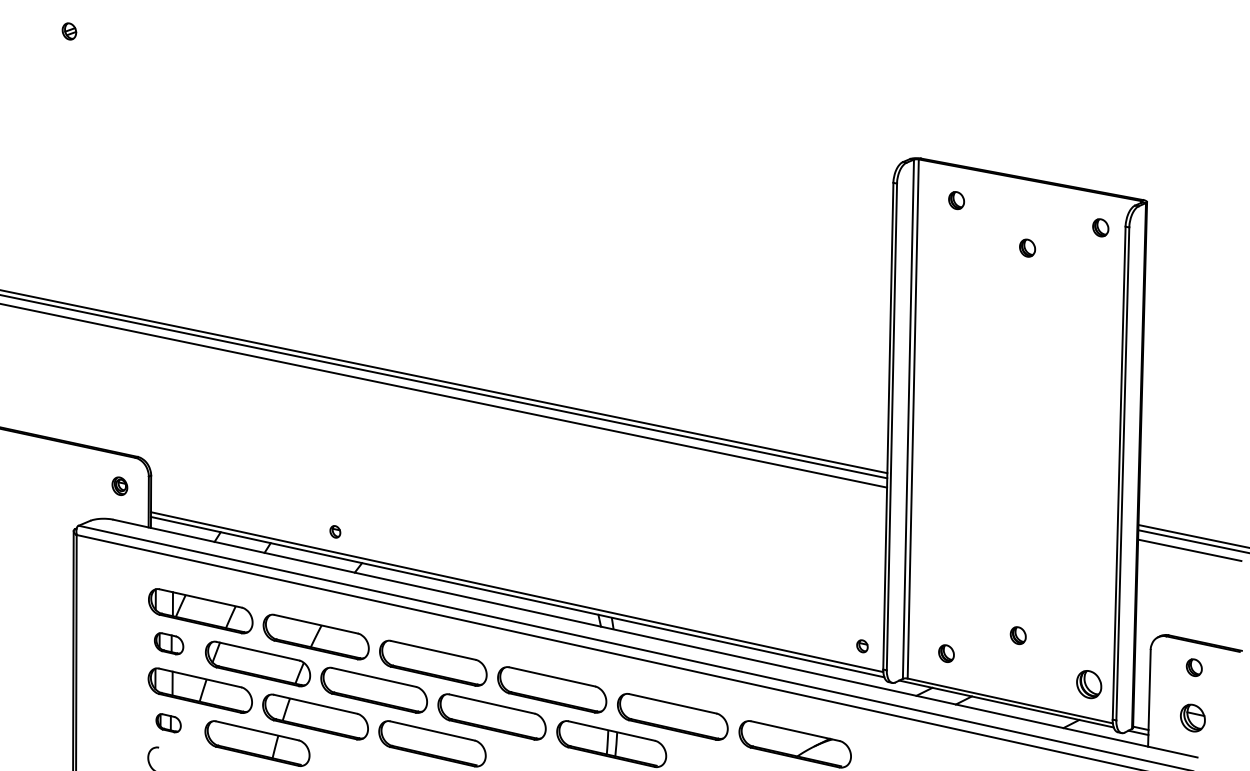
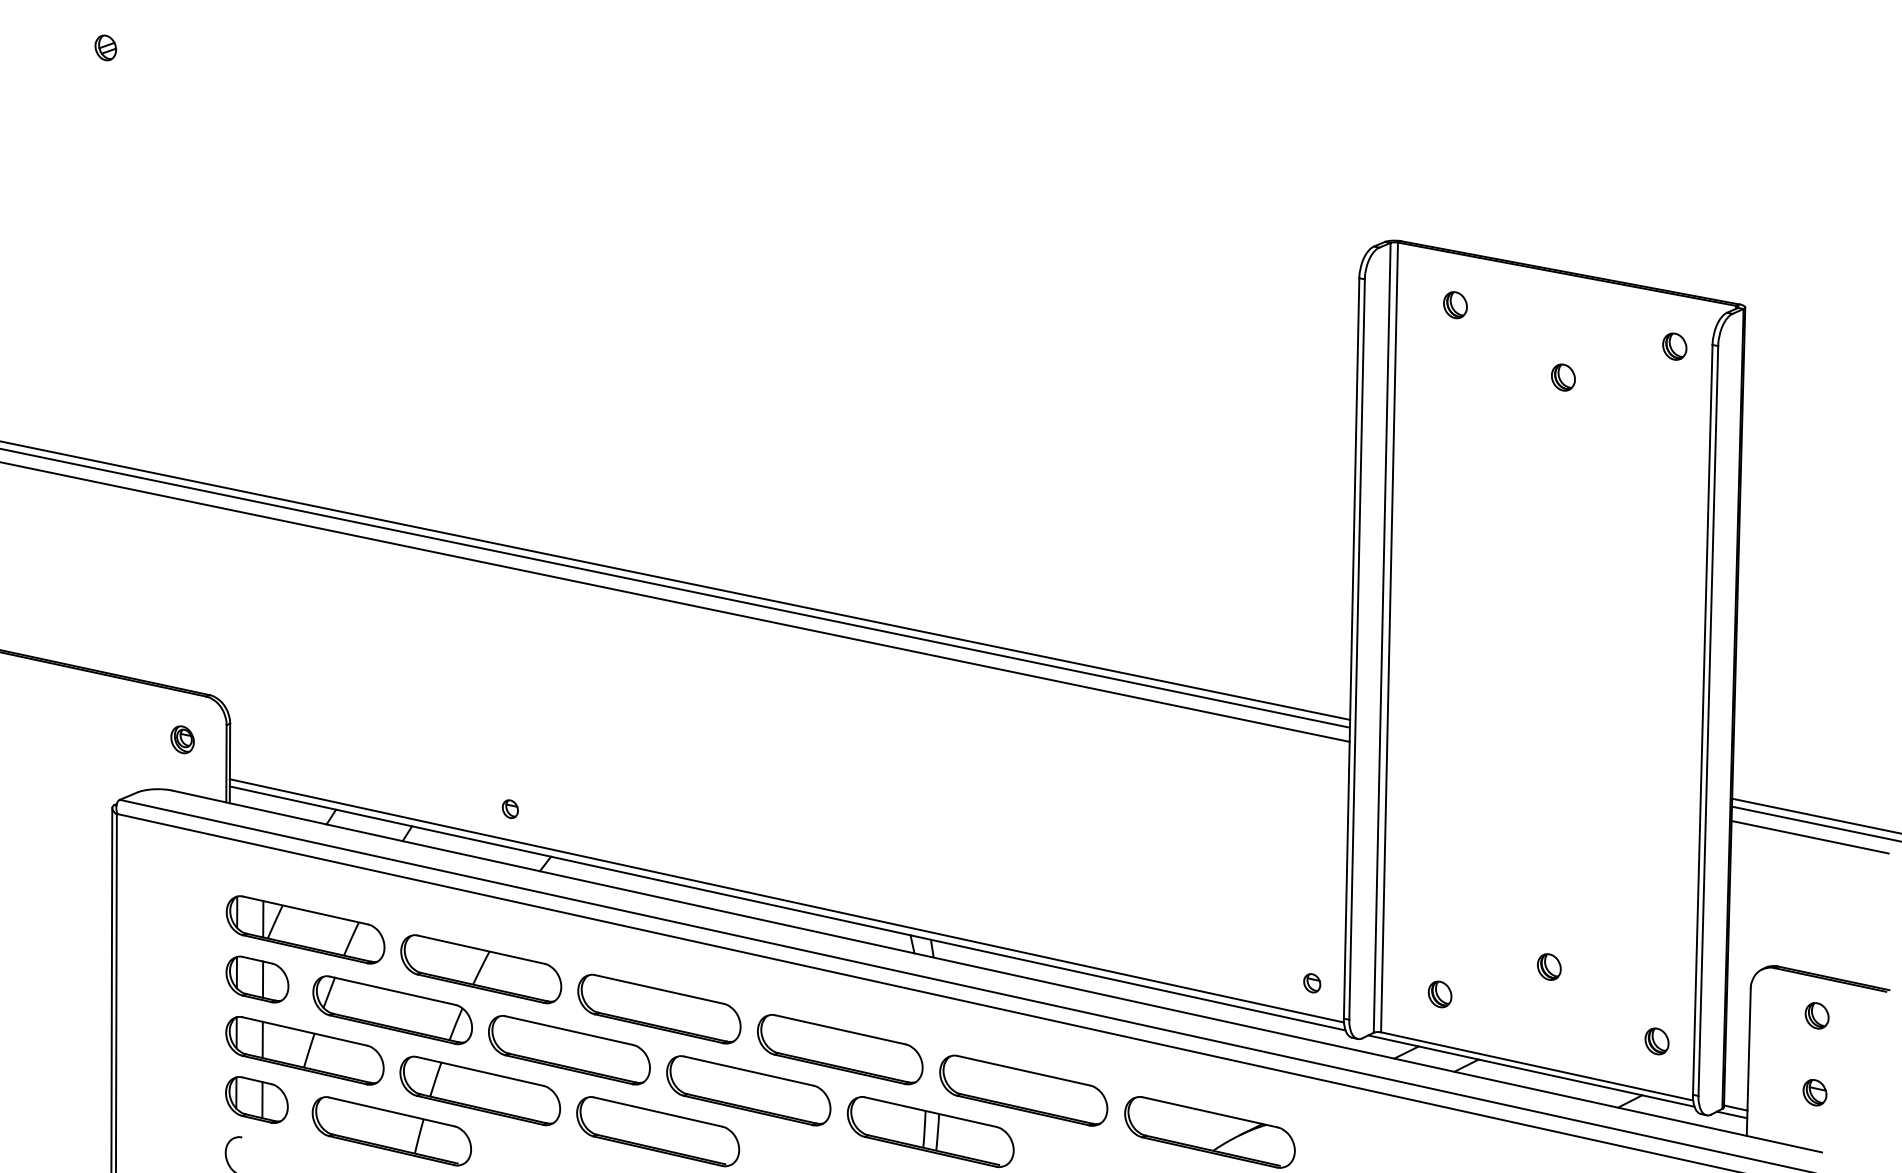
part: (168, 643) -> (256, 978), size x1.43
part: (1088, 684) -> (1656, 1041), size x0.62
part: (1192, 718) -> (1814, 1093), size x0.62
part: (168, 723) -> (256, 1100), size x1.67

